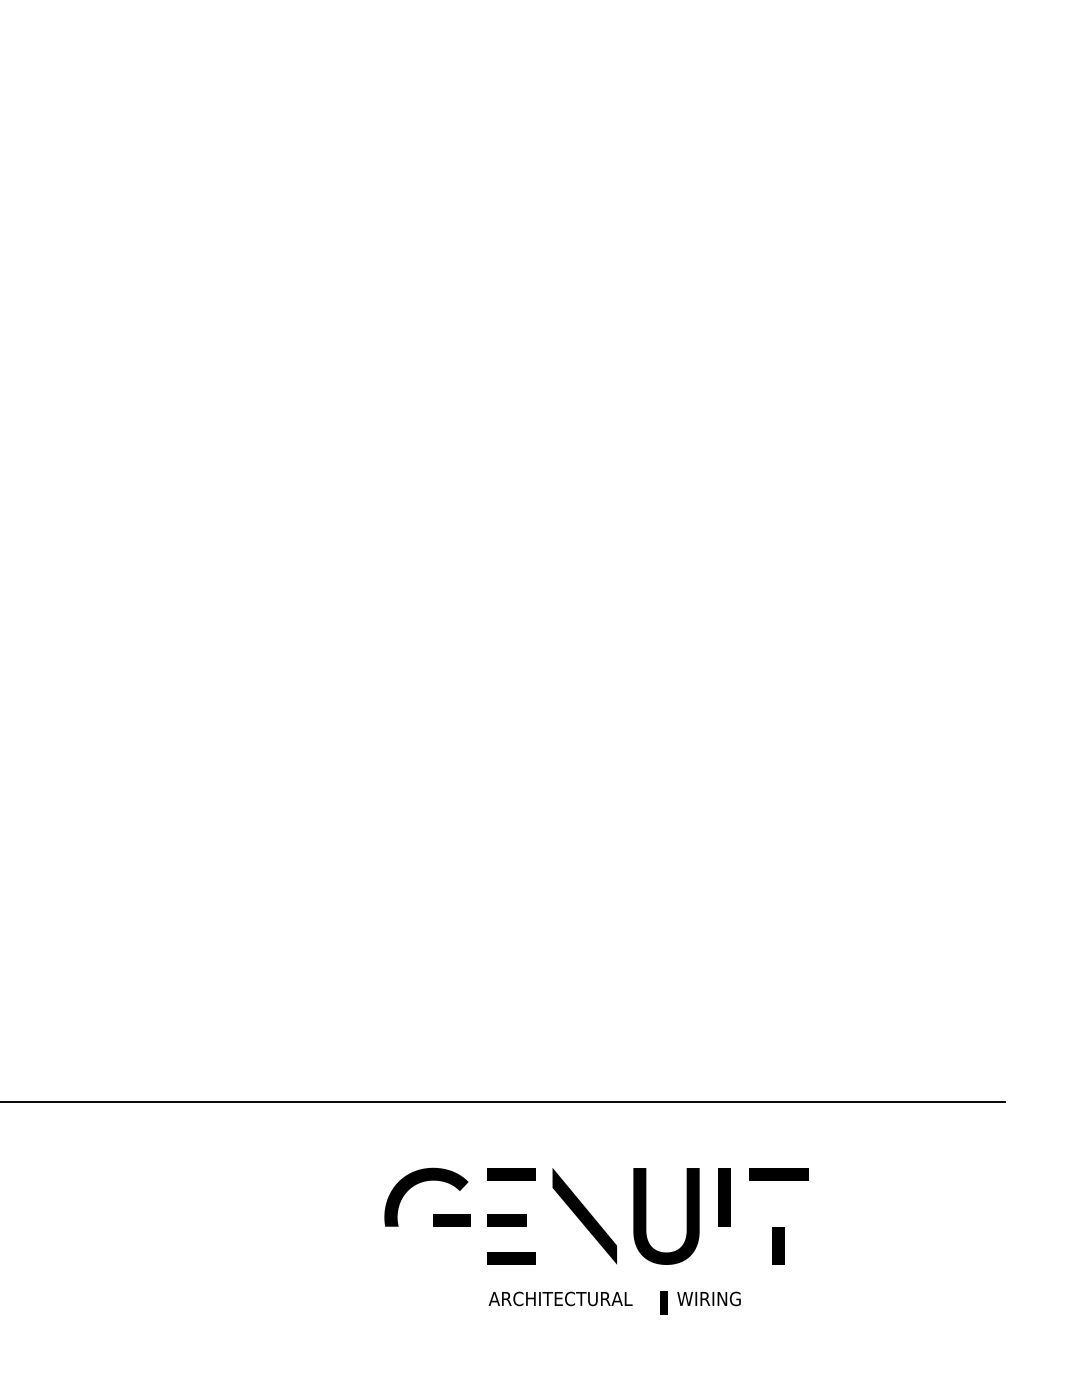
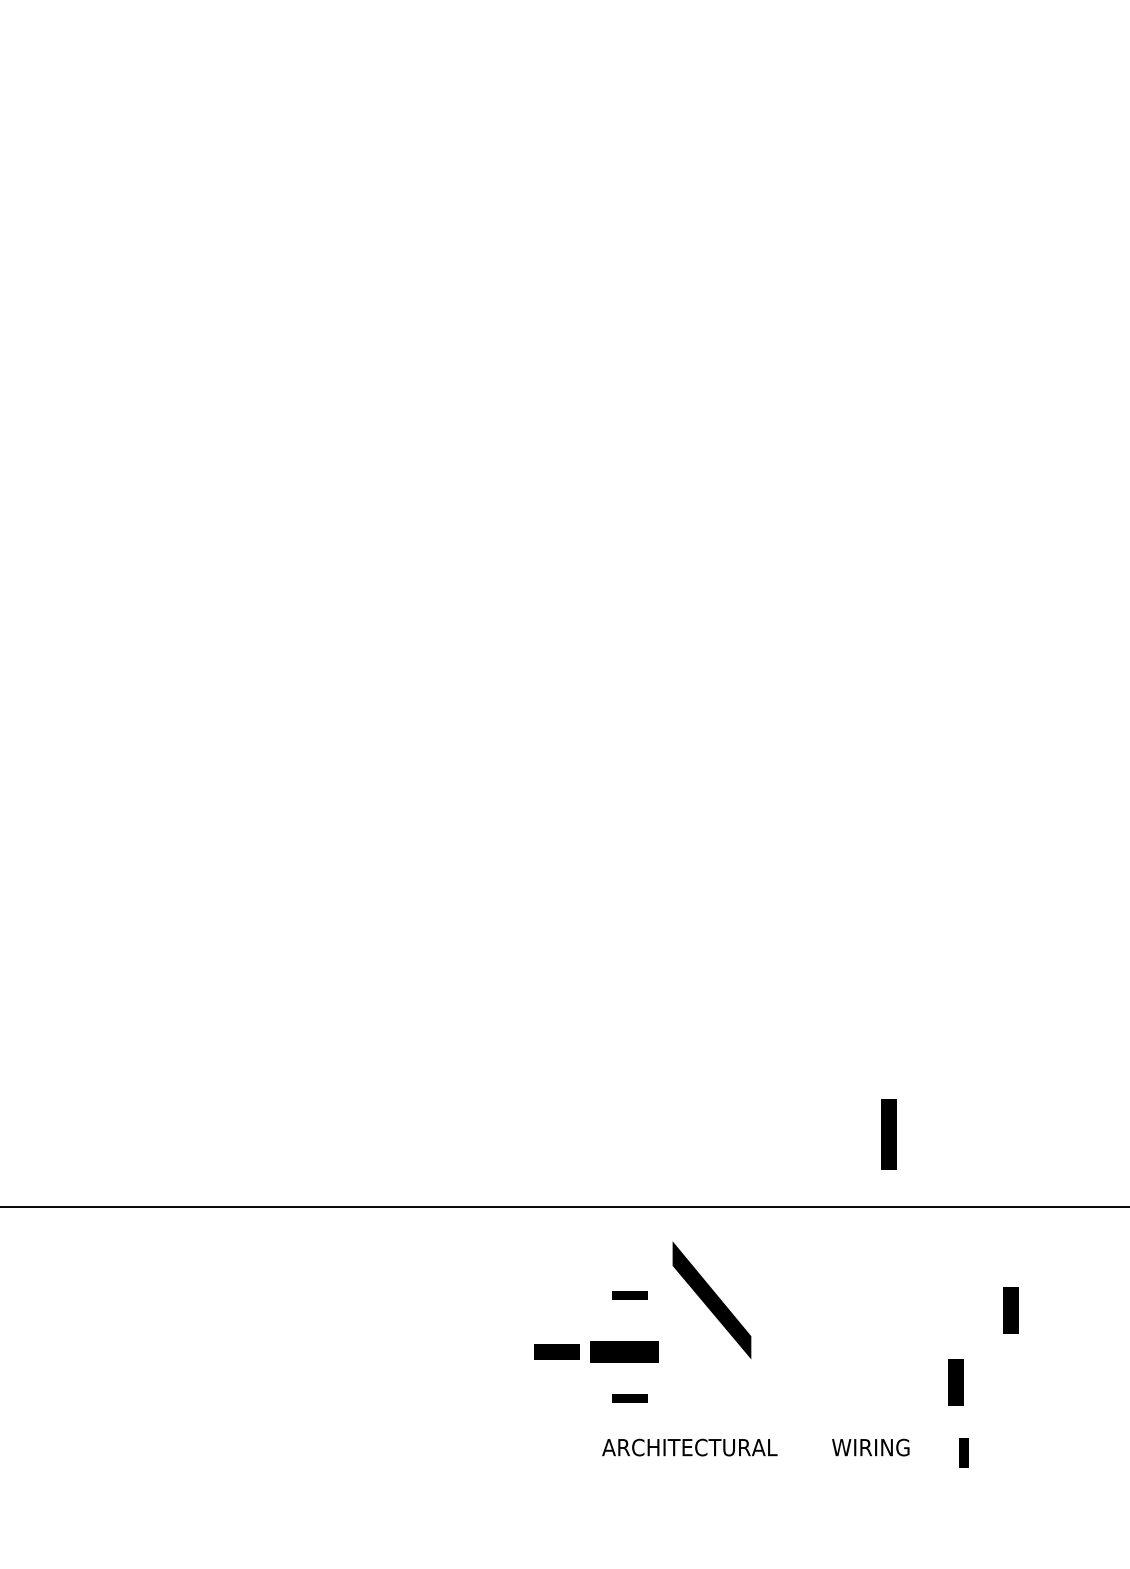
part: (511, 1174) -> (629, 1295), size x0.6
fill: (778, 1174) -> (955, 1295), removed
part: (823, 1186) -> (1010, 1310), added
fill: (426, 1196) -> (526, 1322), removed
part: (724, 1197) -> (889, 1134), moved
part: (584, 1216) -> (711, 1300), moved
fill: (666, 1216) -> (818, 1347), removed
part: (506, 1220) -> (623, 1351), size x1.4
part: (511, 1258) -> (629, 1398), size x0.6
part: (663, 1302) -> (964, 1451), moved

